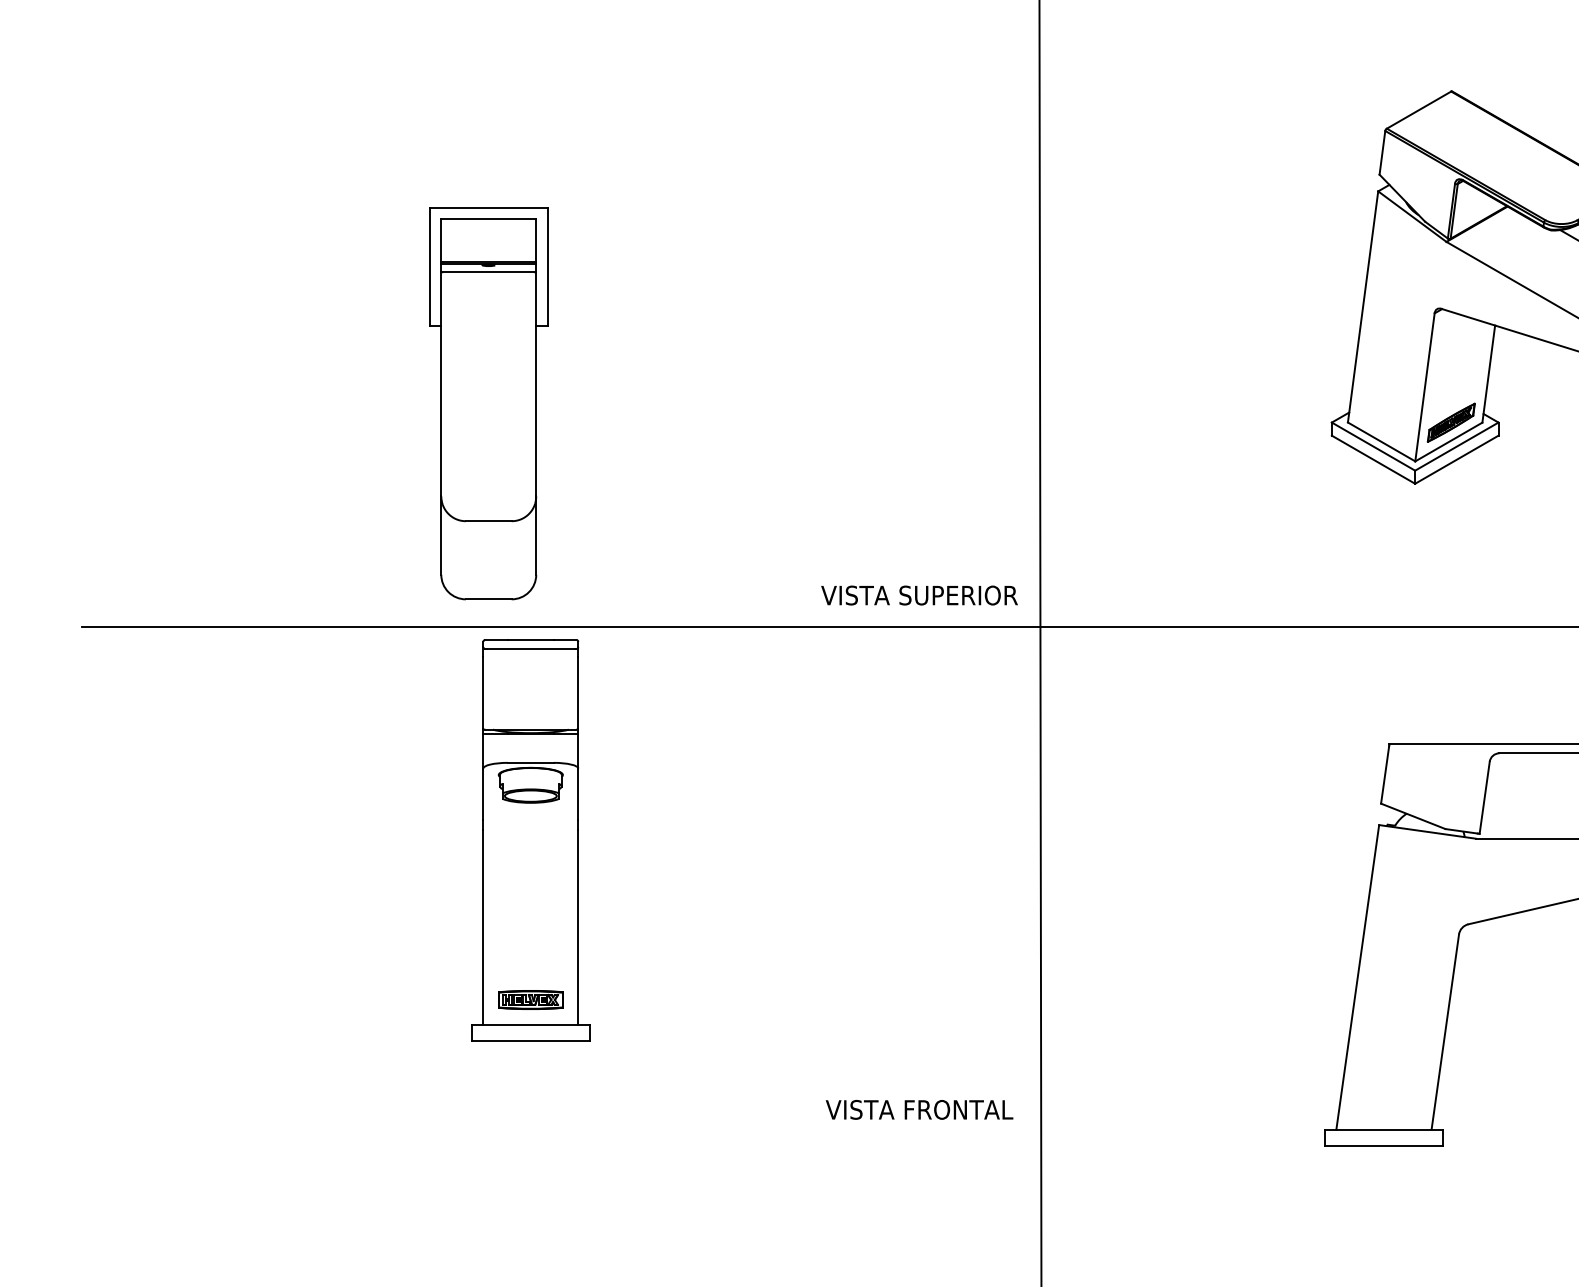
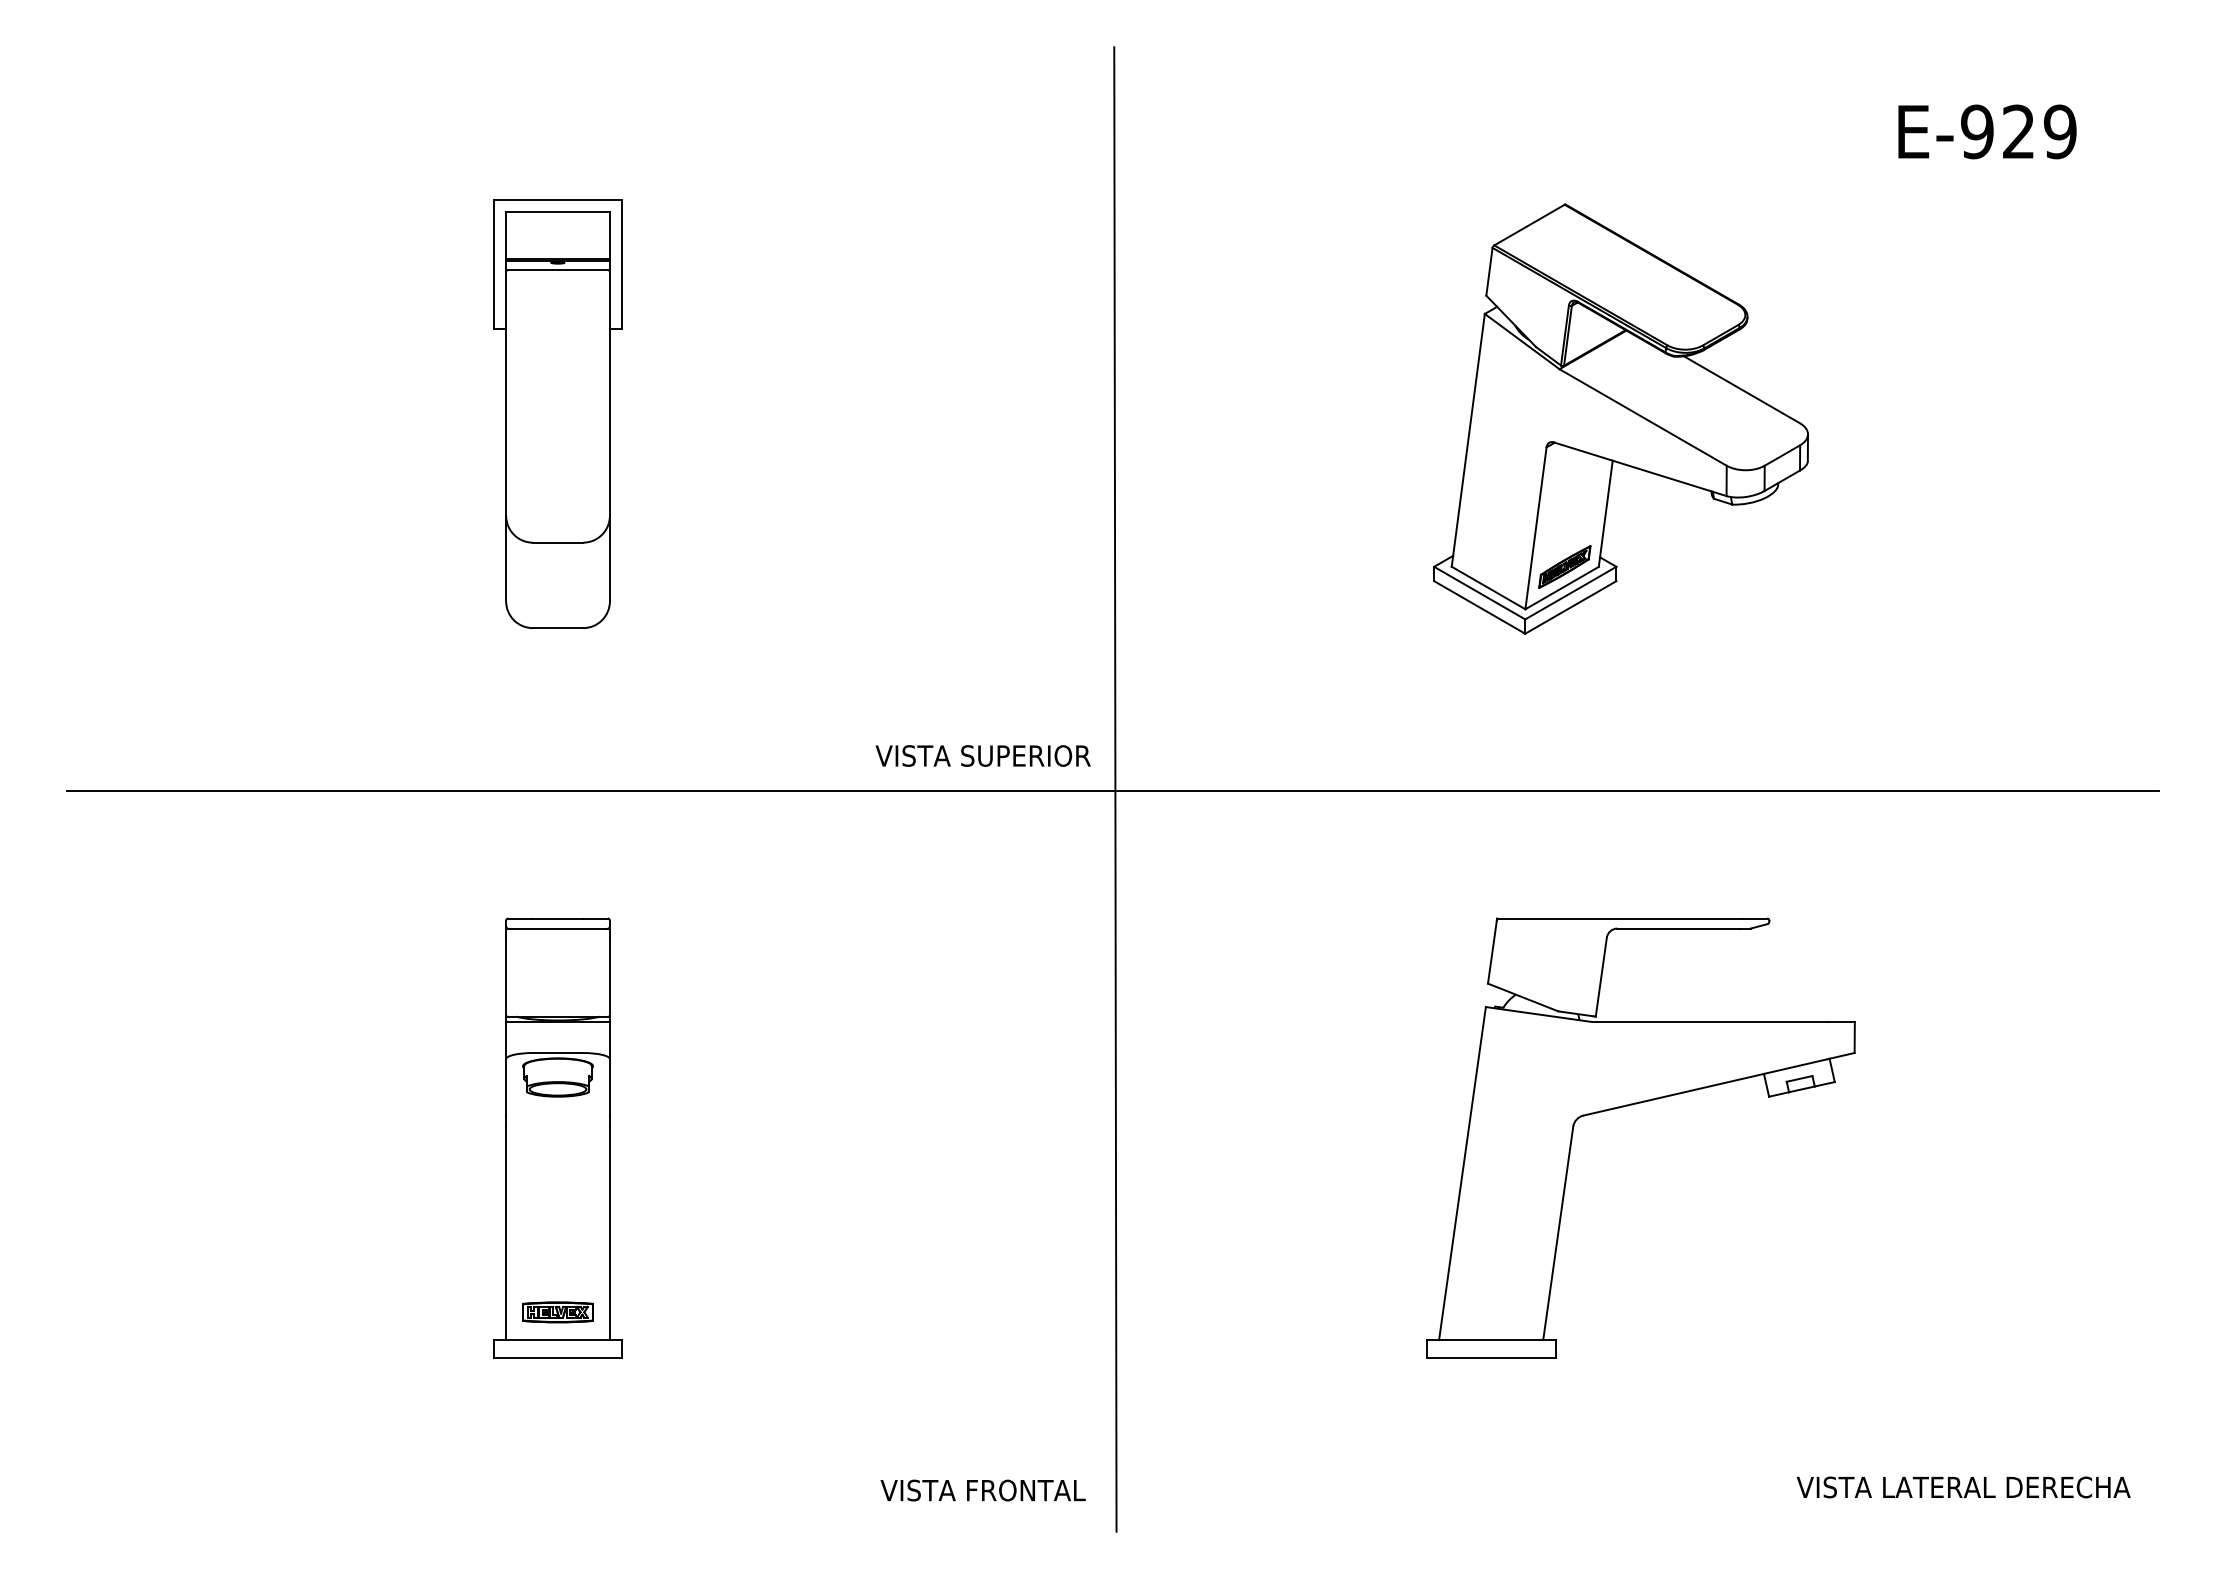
part: (488, 403) -> (557, 413), moved
part: (530, 840) -> (557, 1137), moved
text: (918, 1109) -> (982, 1490), moved

